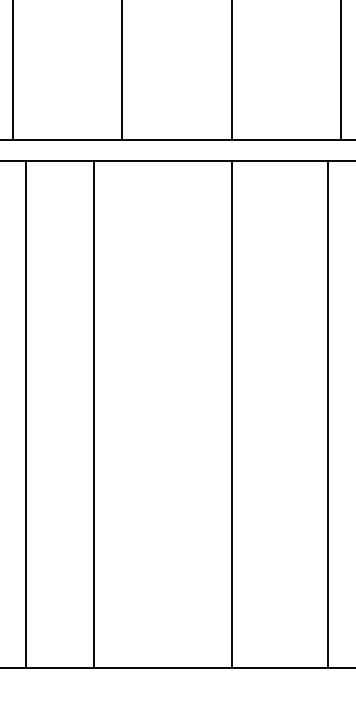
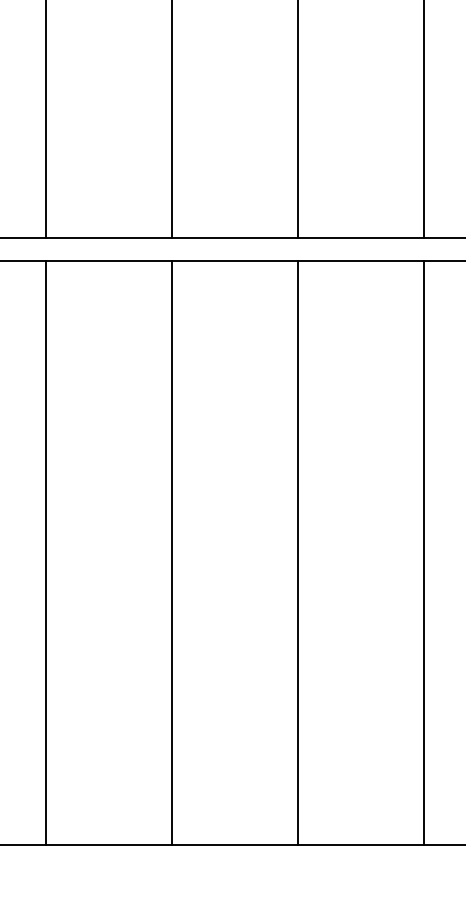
line: (25, 413) -> (46, 552), moved
line: (94, 413) -> (172, 552), moved
line: (328, 413) -> (424, 552), moved

